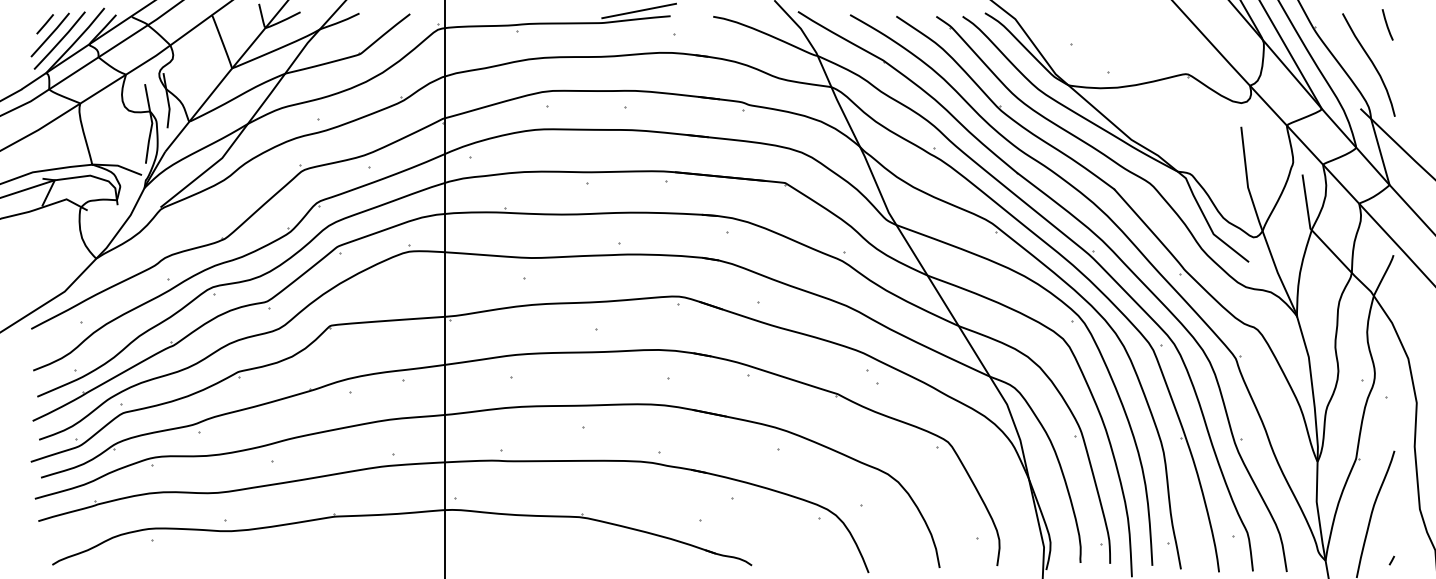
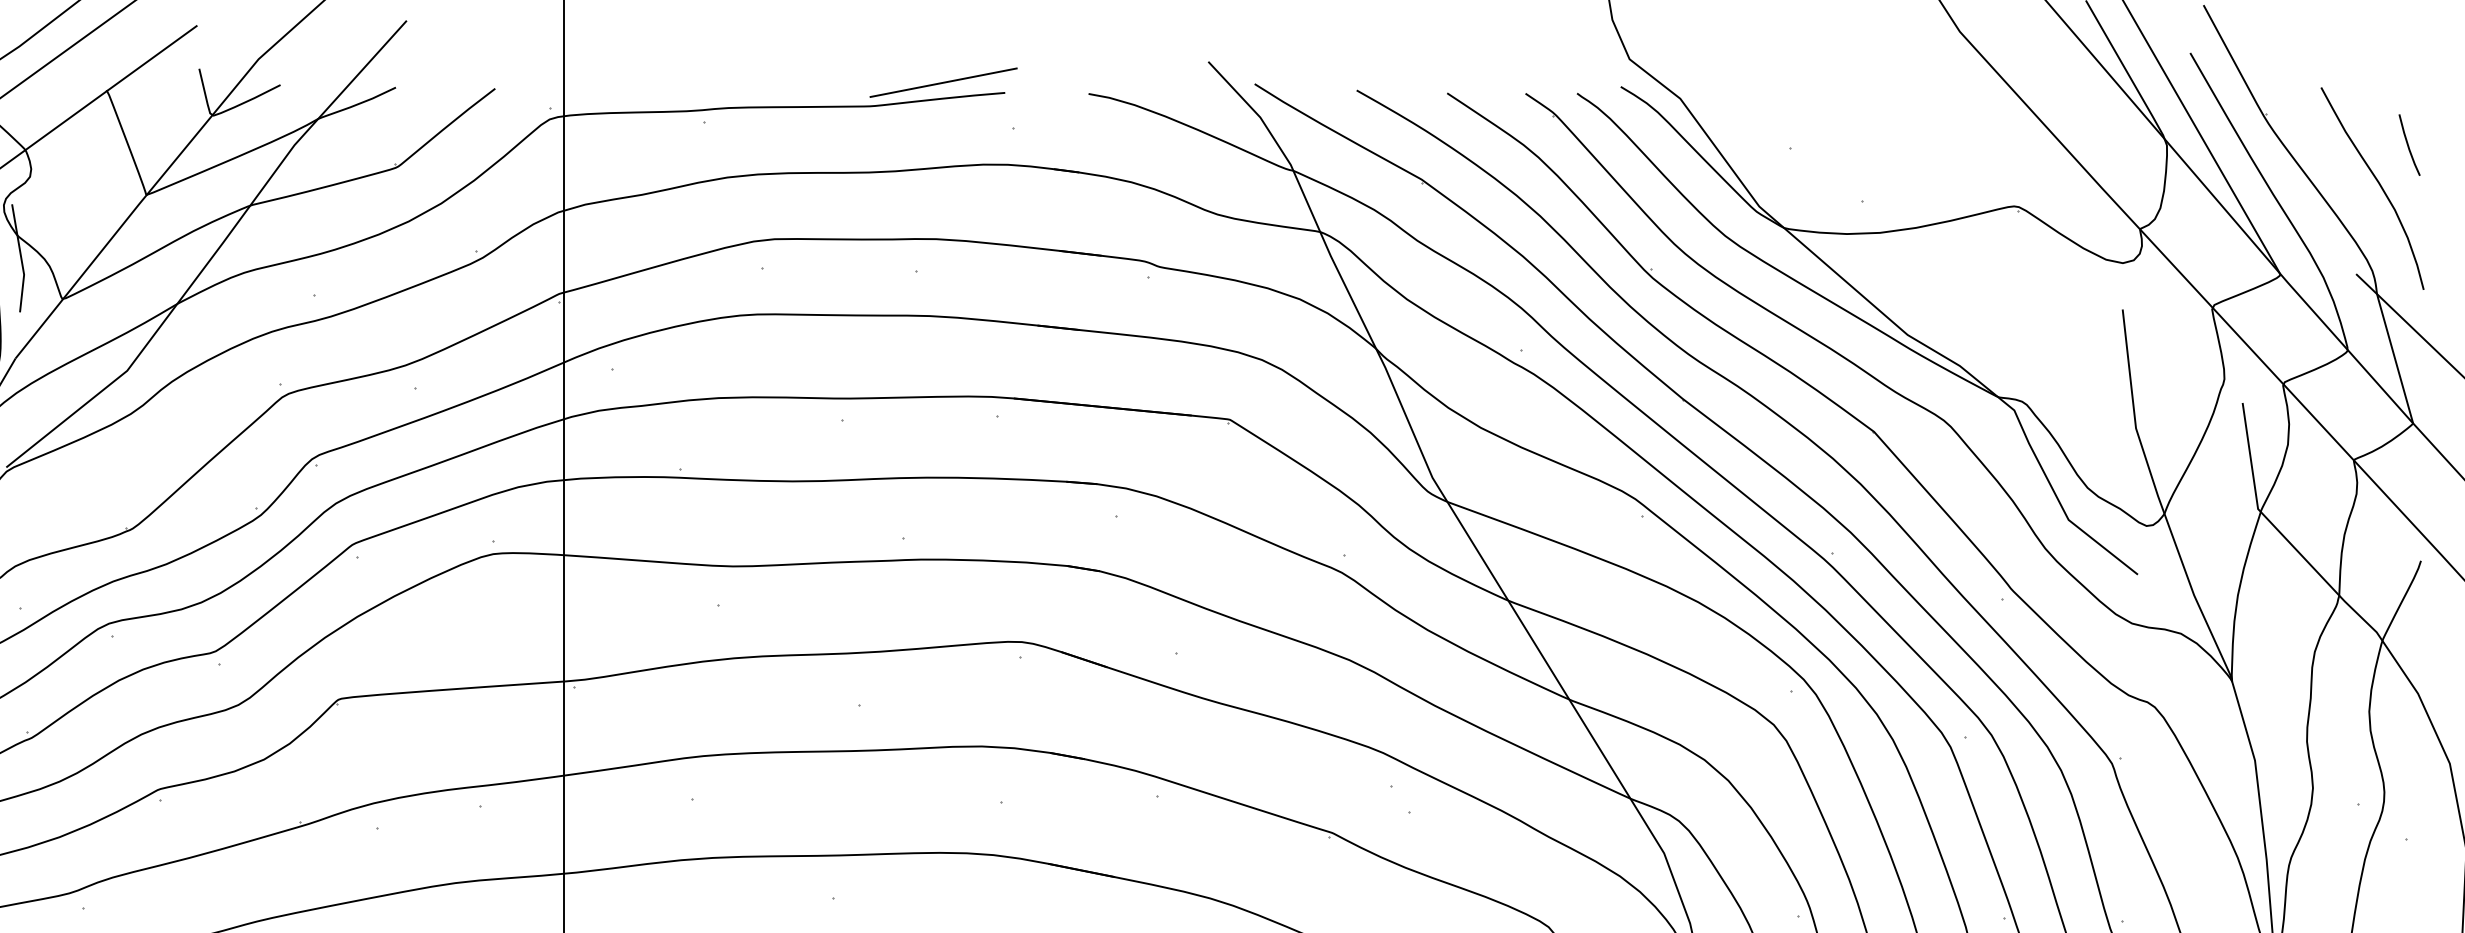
line: (1387, 24) -> (2409, 144), moved

